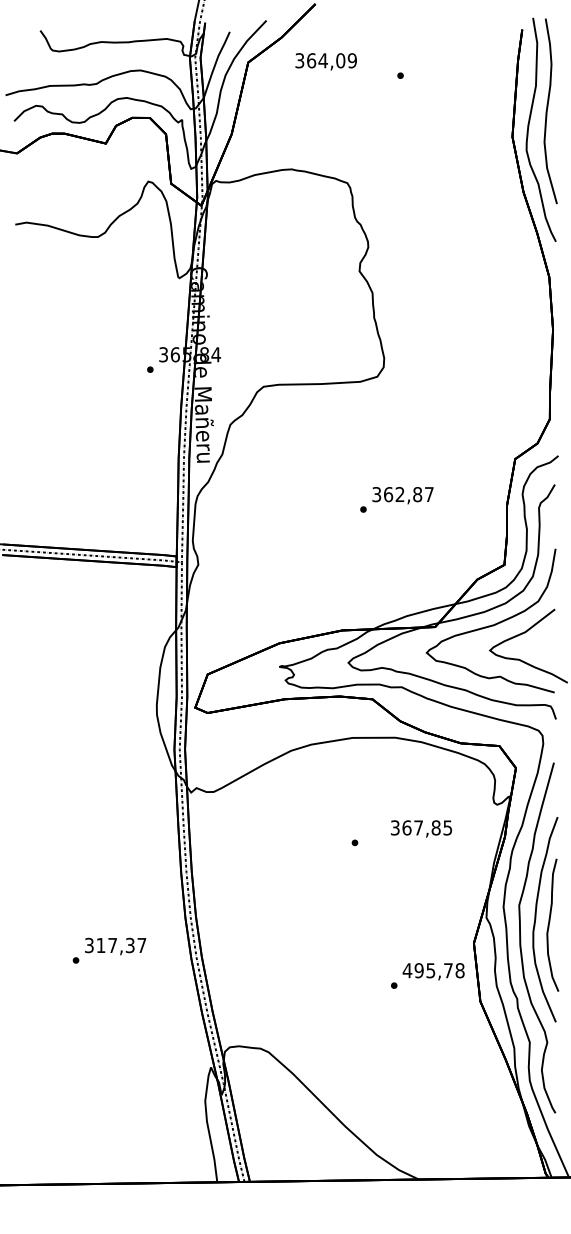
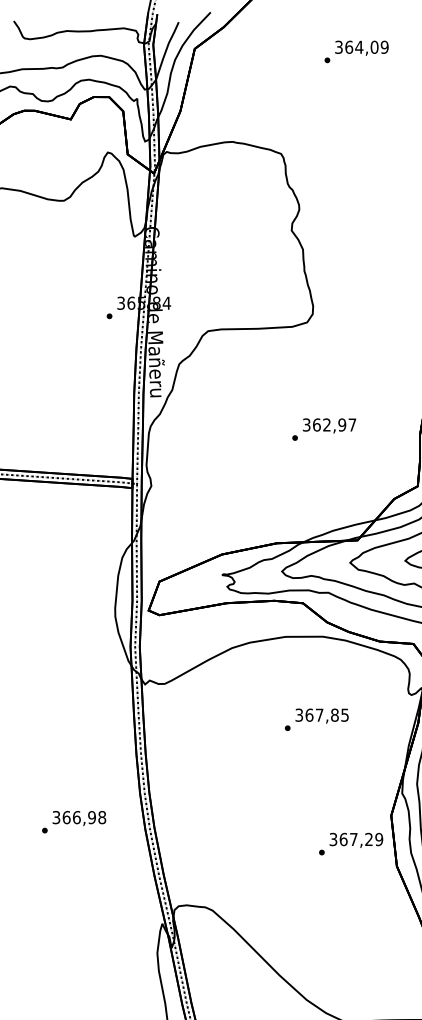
text: (325, 61) -> (361, 47), moved
text: (417, 494) -> (342, 424), 362,87 -> 362,97
text: (421, 828) -> (322, 715), moved
text: (121, 945) -> (84, 817), 317,37 -> 366,98
text: (433, 970) -> (356, 839), 495,78 -> 367,29

